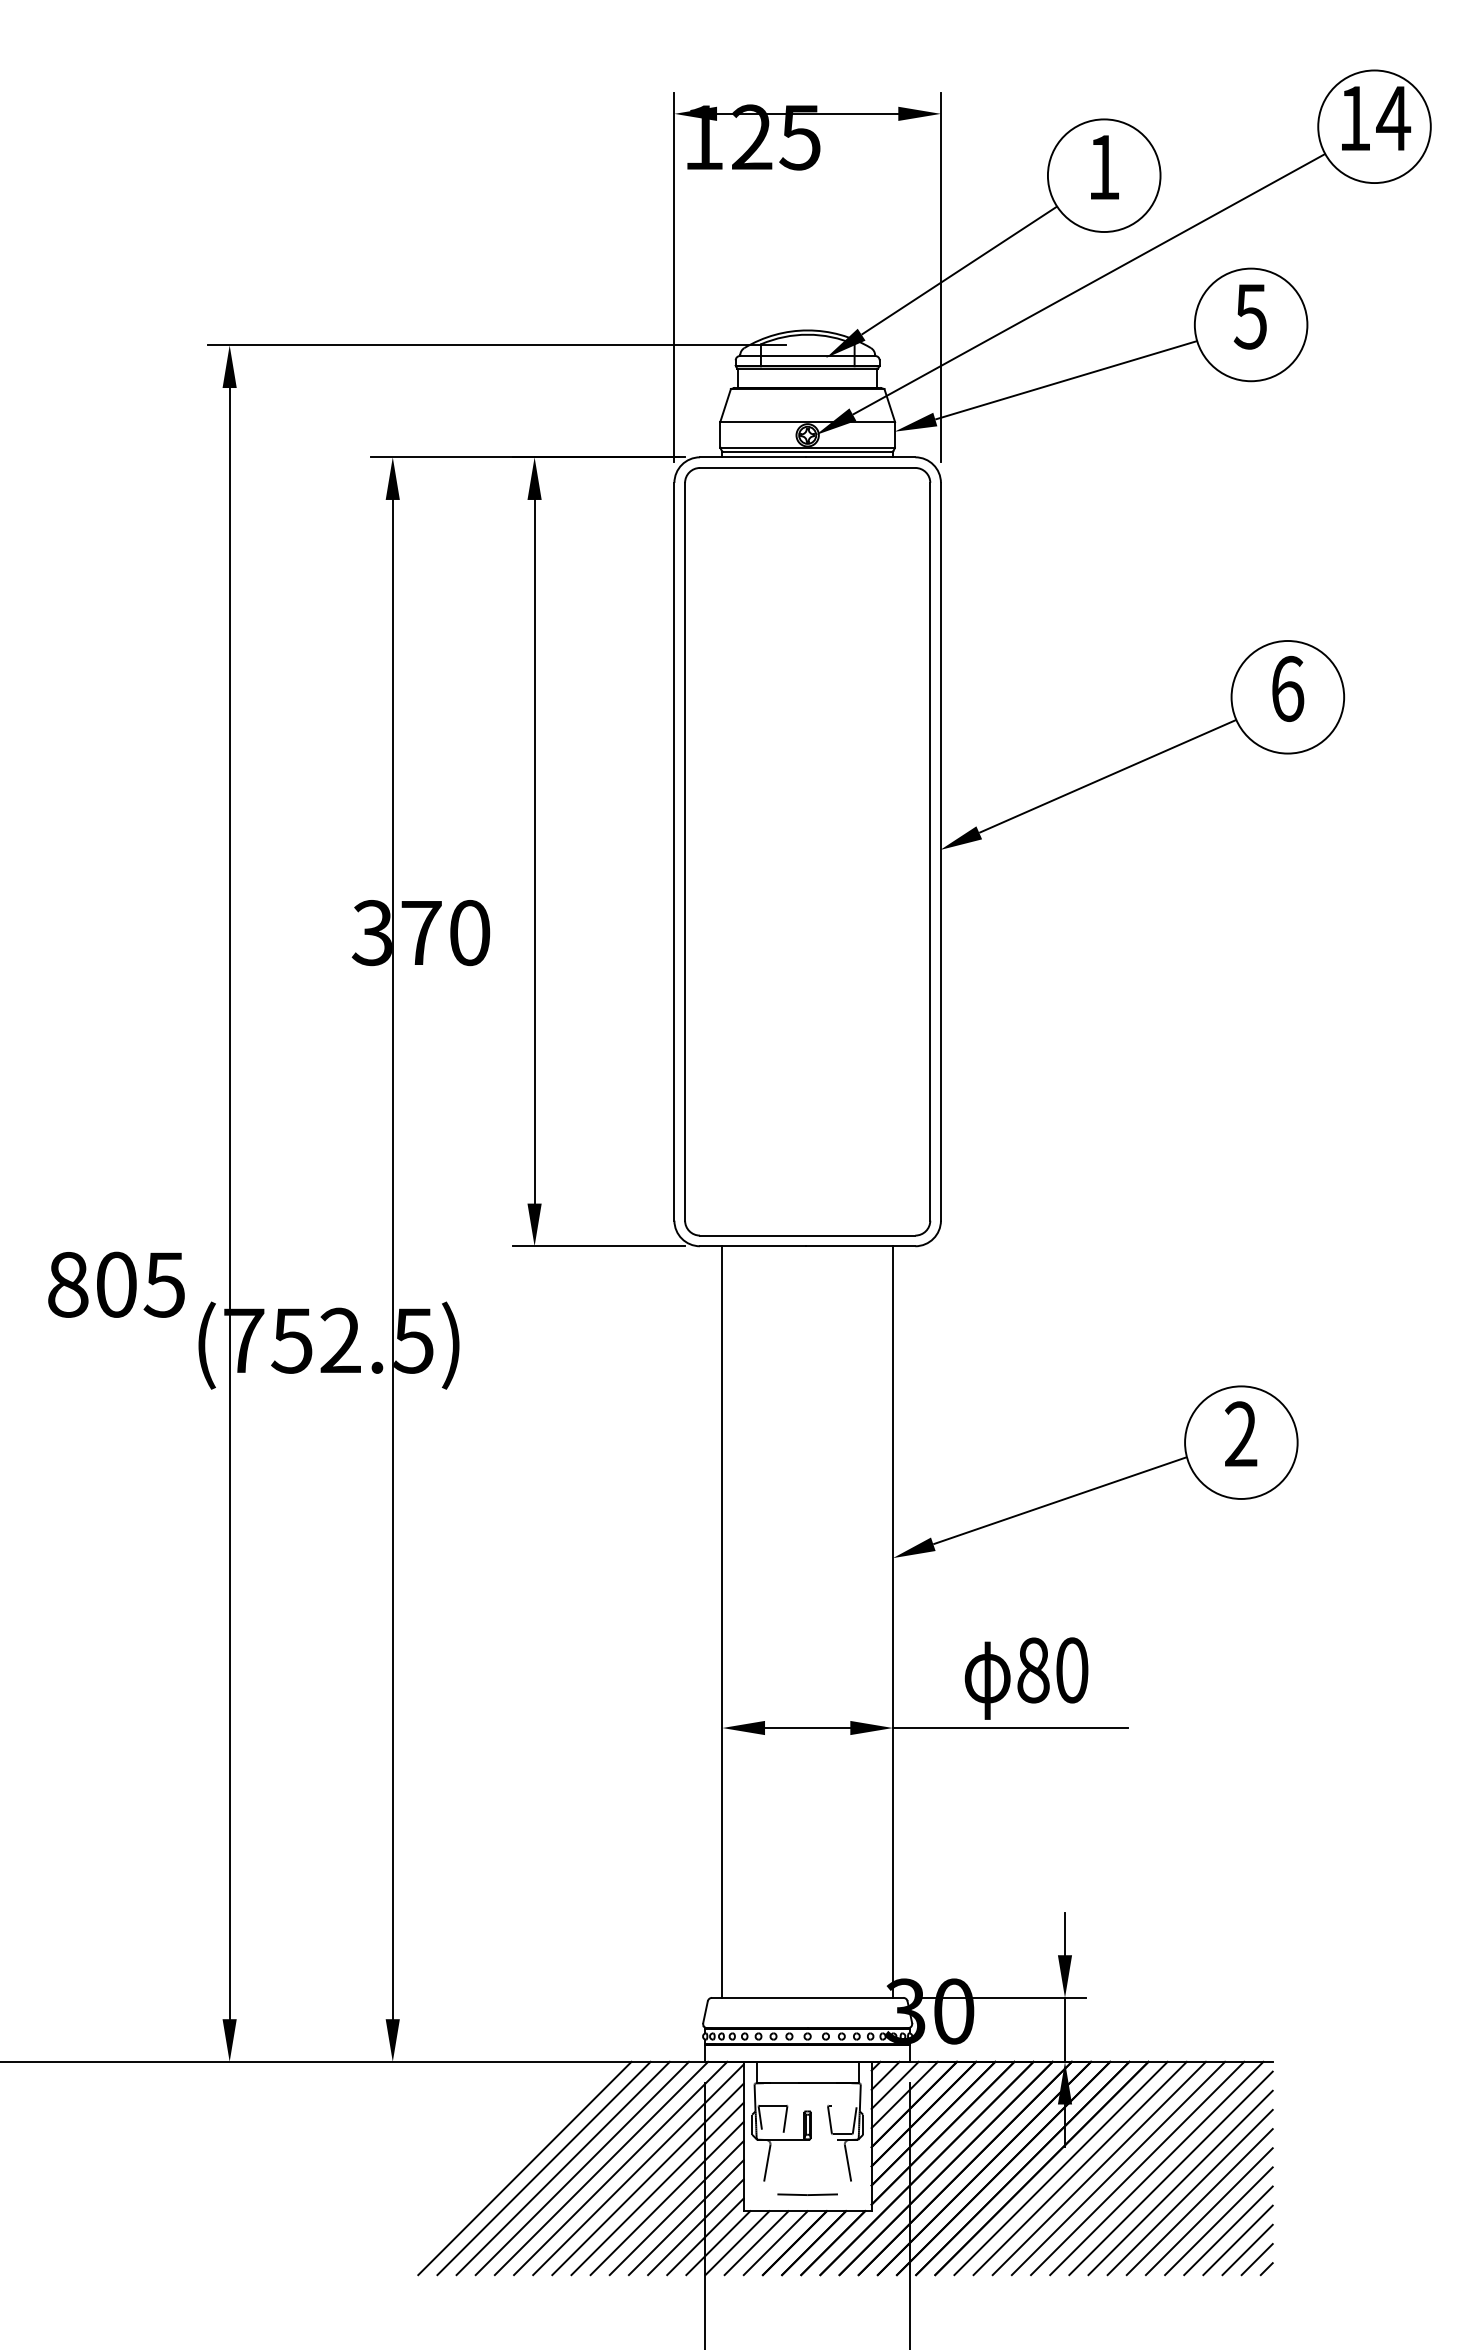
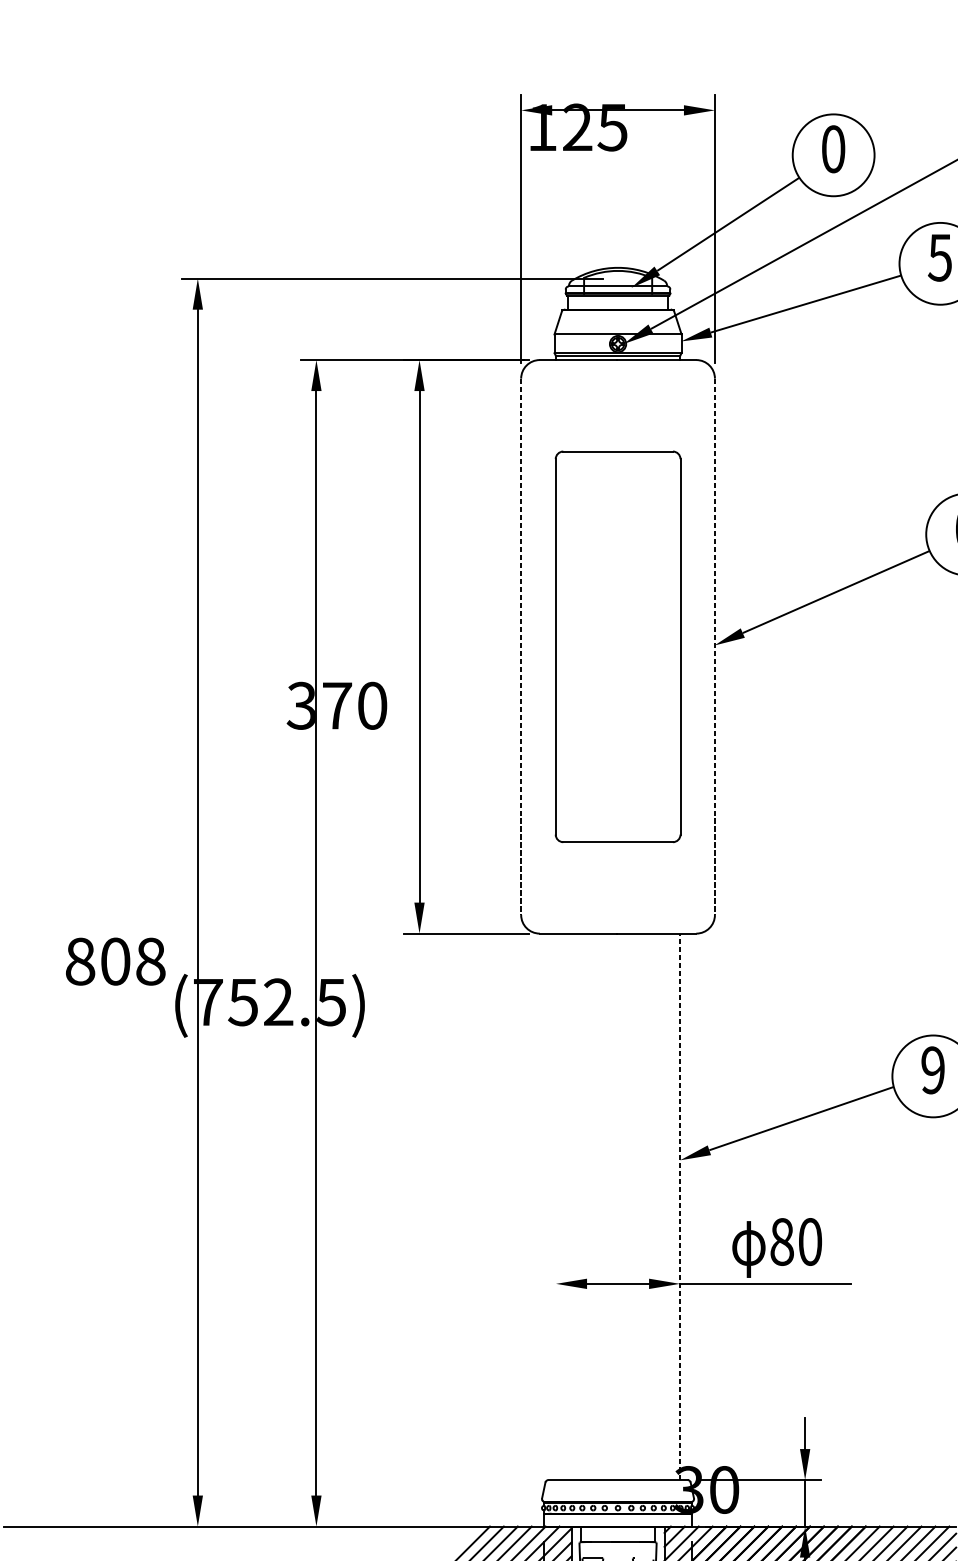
text: (1104, 167) -> (833, 149), 1 -> 0
line: (674, 851) -> (521, 646), solid -> dashed
part: (807, 851) -> (617, 646), size x0.7
line: (940, 851) -> (714, 646), solid -> dashed
text: (164, 1284) -> (150, 961), 805 -> 808
text: (1241, 1434) -> (933, 1070), 2 -> 9
line: (722, 1621) -> (556, 1206), removed
line: (892, 1622) -> (679, 1207), solid -> dashed

